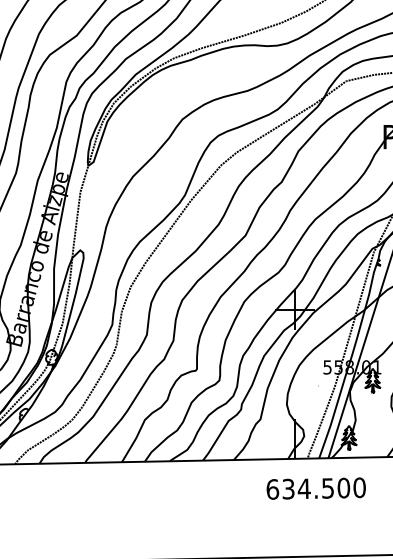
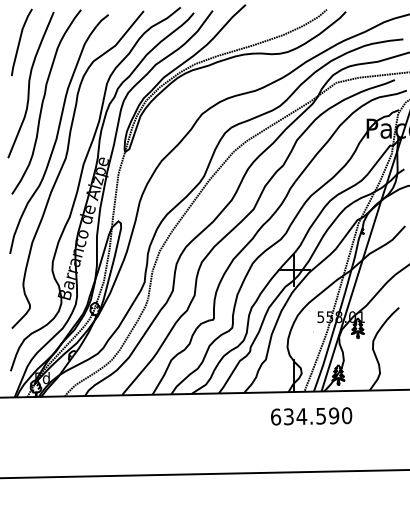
text: (344, 487) -> (334, 415), 634.500 -> 634.590

